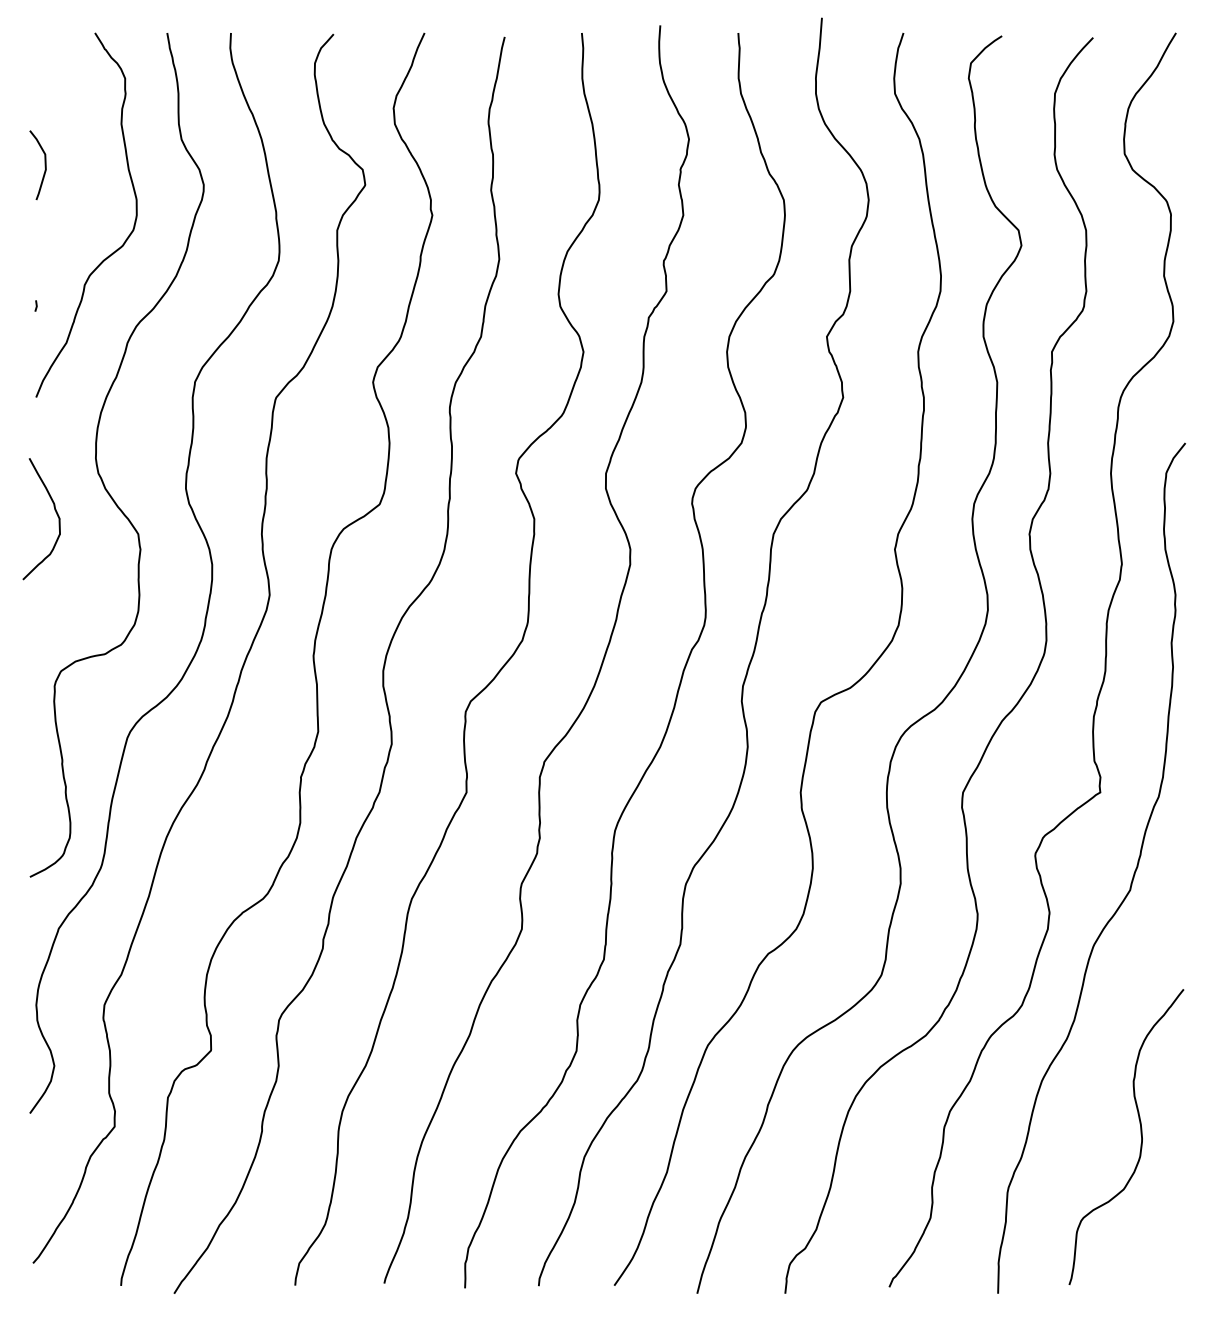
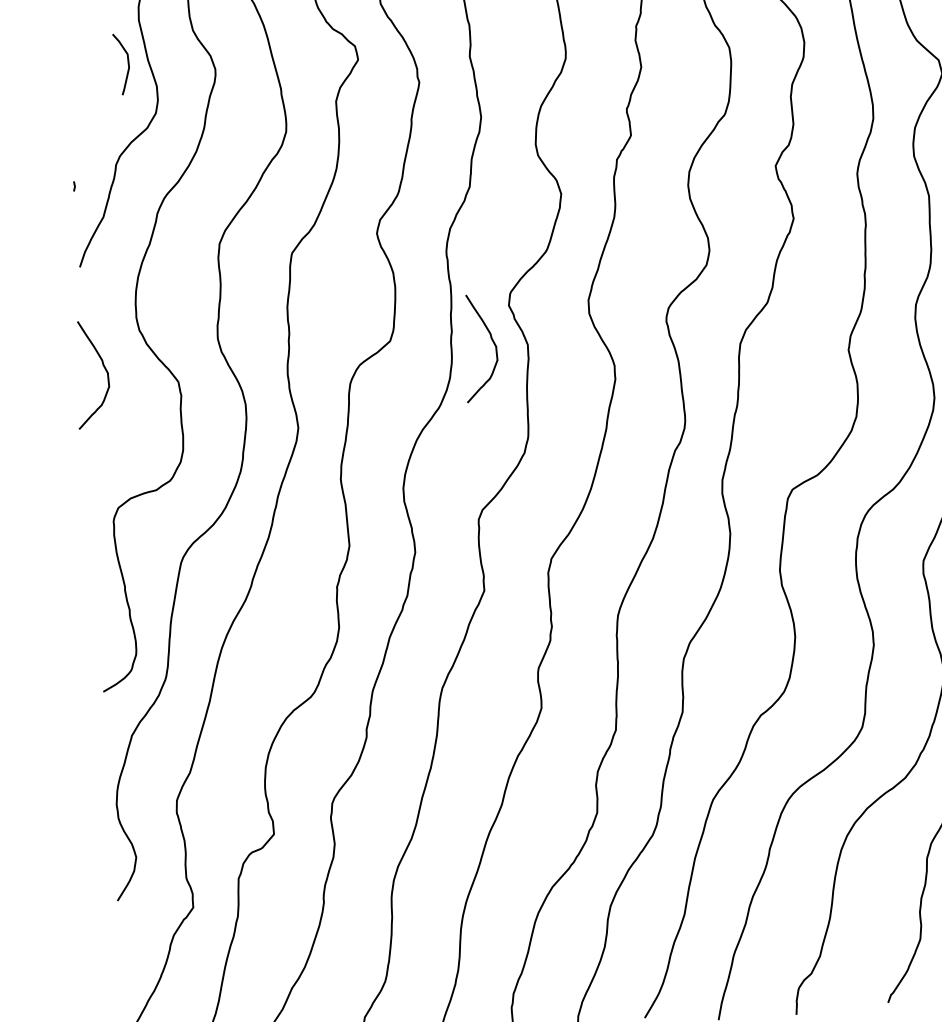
curve: (44, 165) -> (127, 64), moved
curve: (494, 512) -> (492, 341), added

